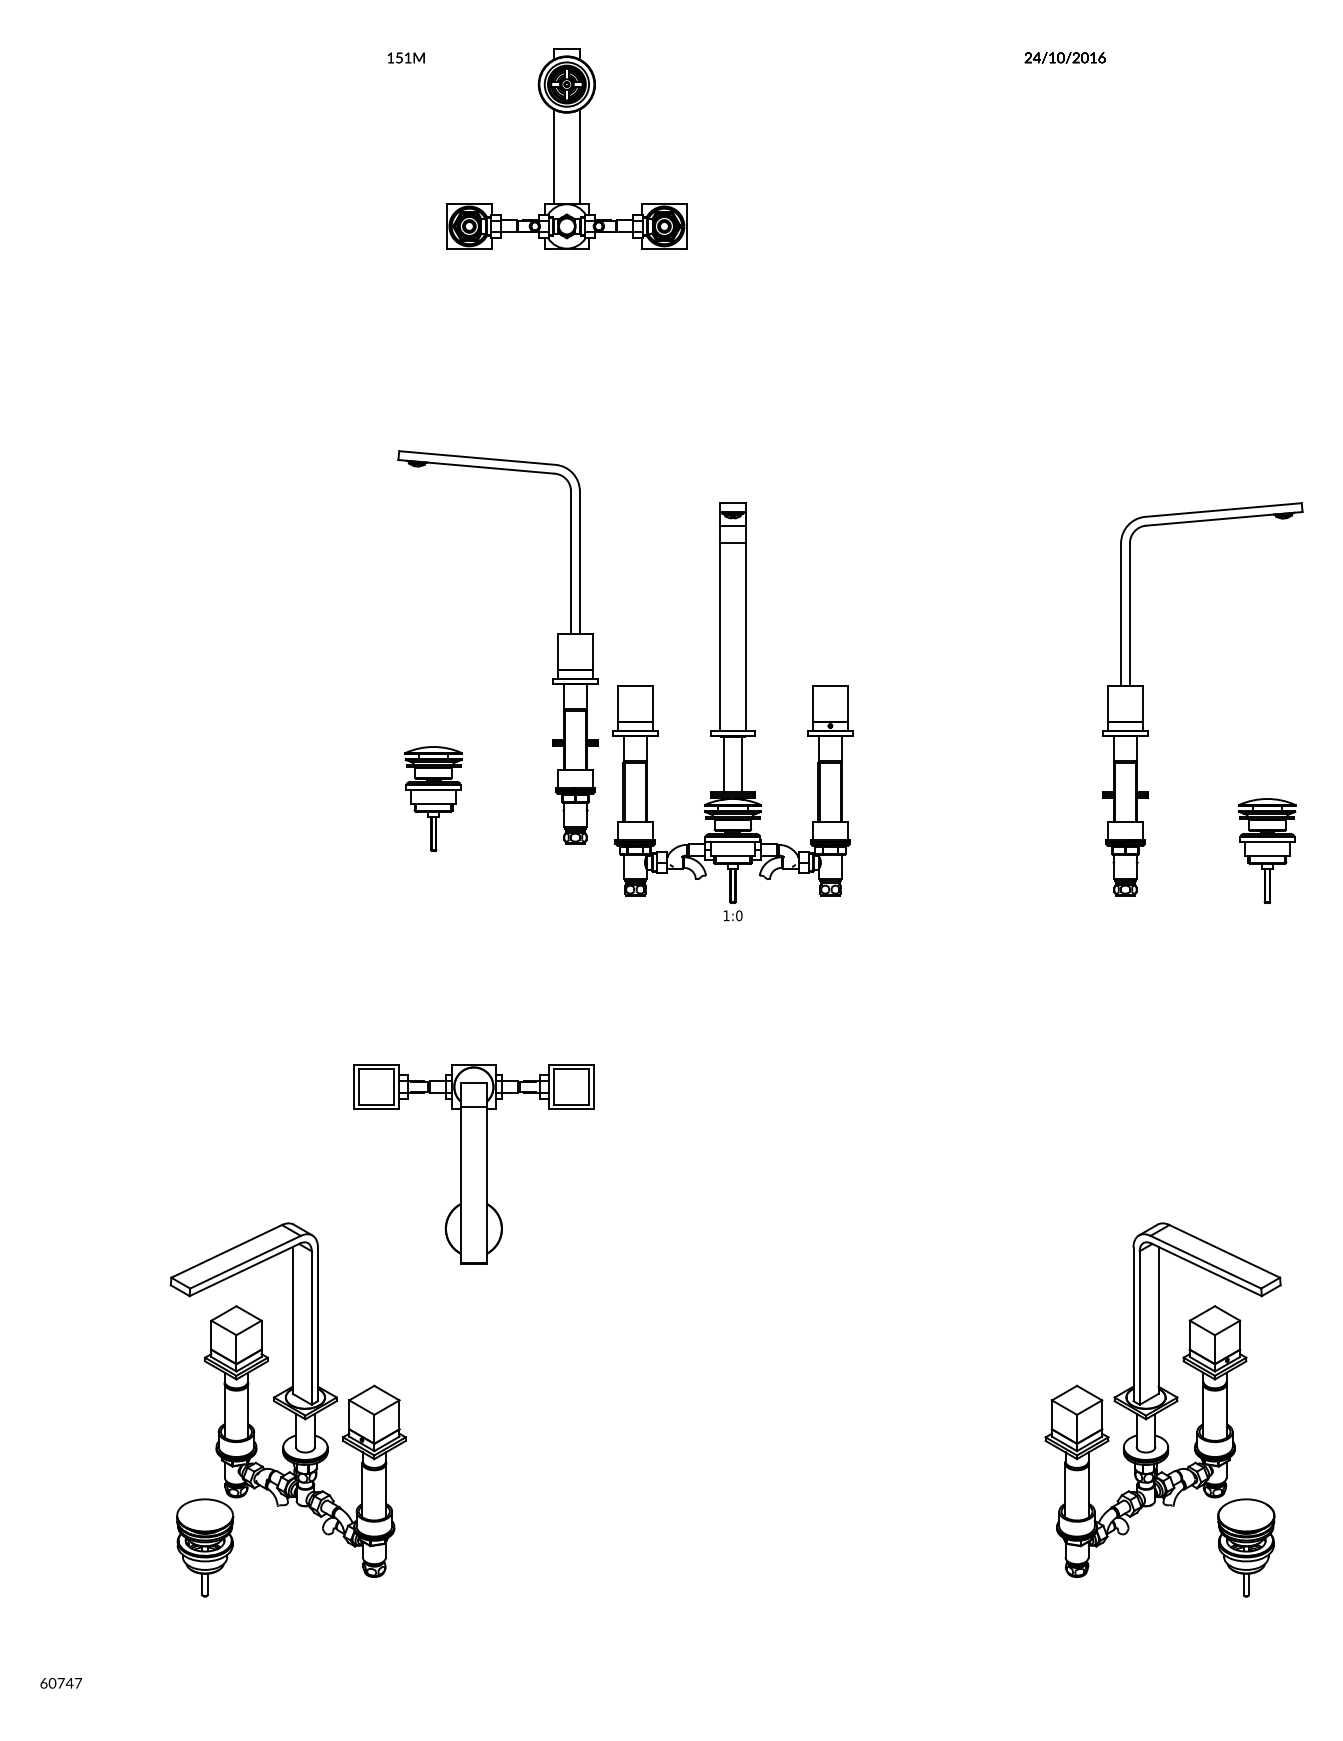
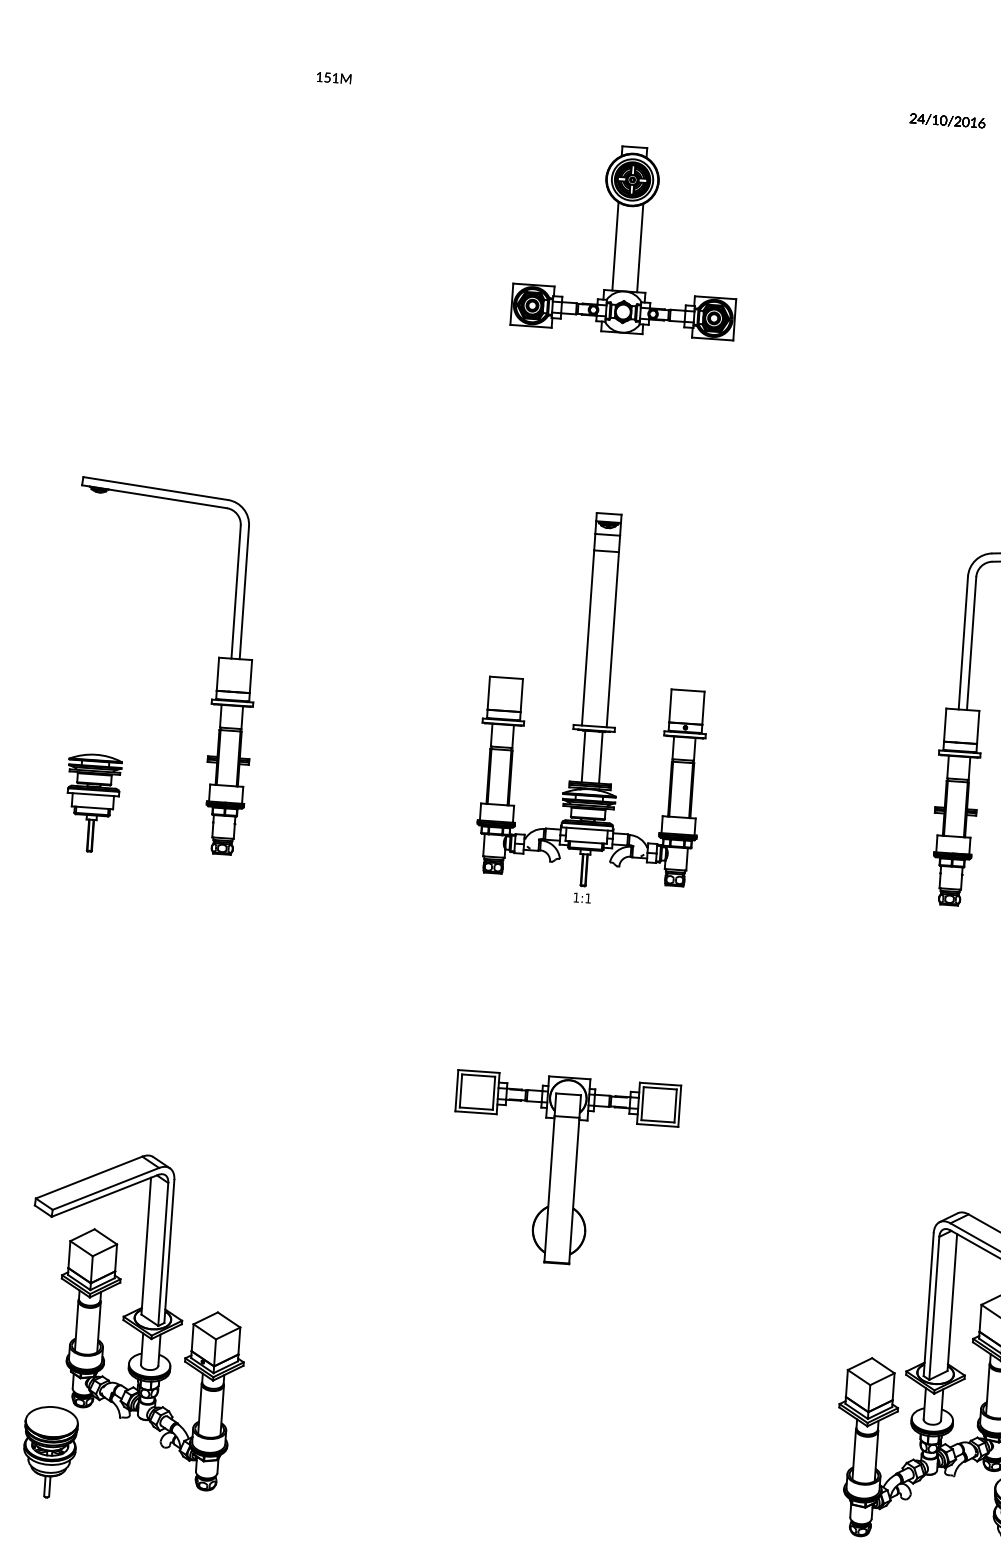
part: (566, 148) -> (627, 239), moved
part: (557, 650) -> (217, 672), moved
text: (739, 915) -> (588, 898), 1:0 -> 1:1
part: (473, 1164) -> (562, 1170), moved

